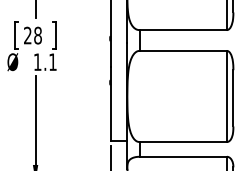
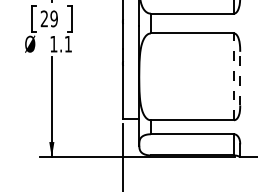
text: (37, 35) -> (53, 18), 28 -> 29
line: (227, 96) -> (234, 76), solid -> dashed
line: (233, 98) -> (240, 78), solid -> dashed

